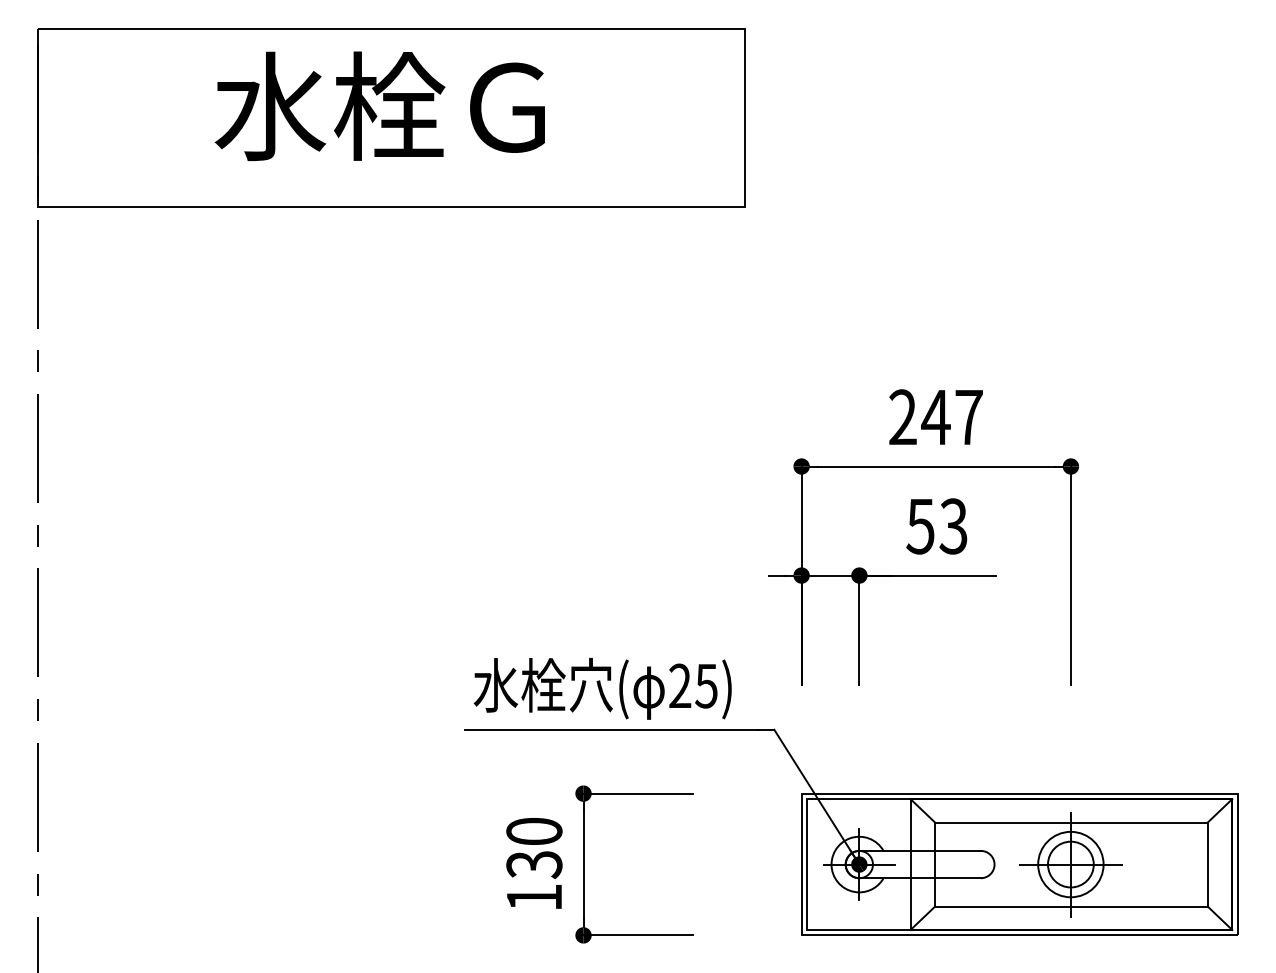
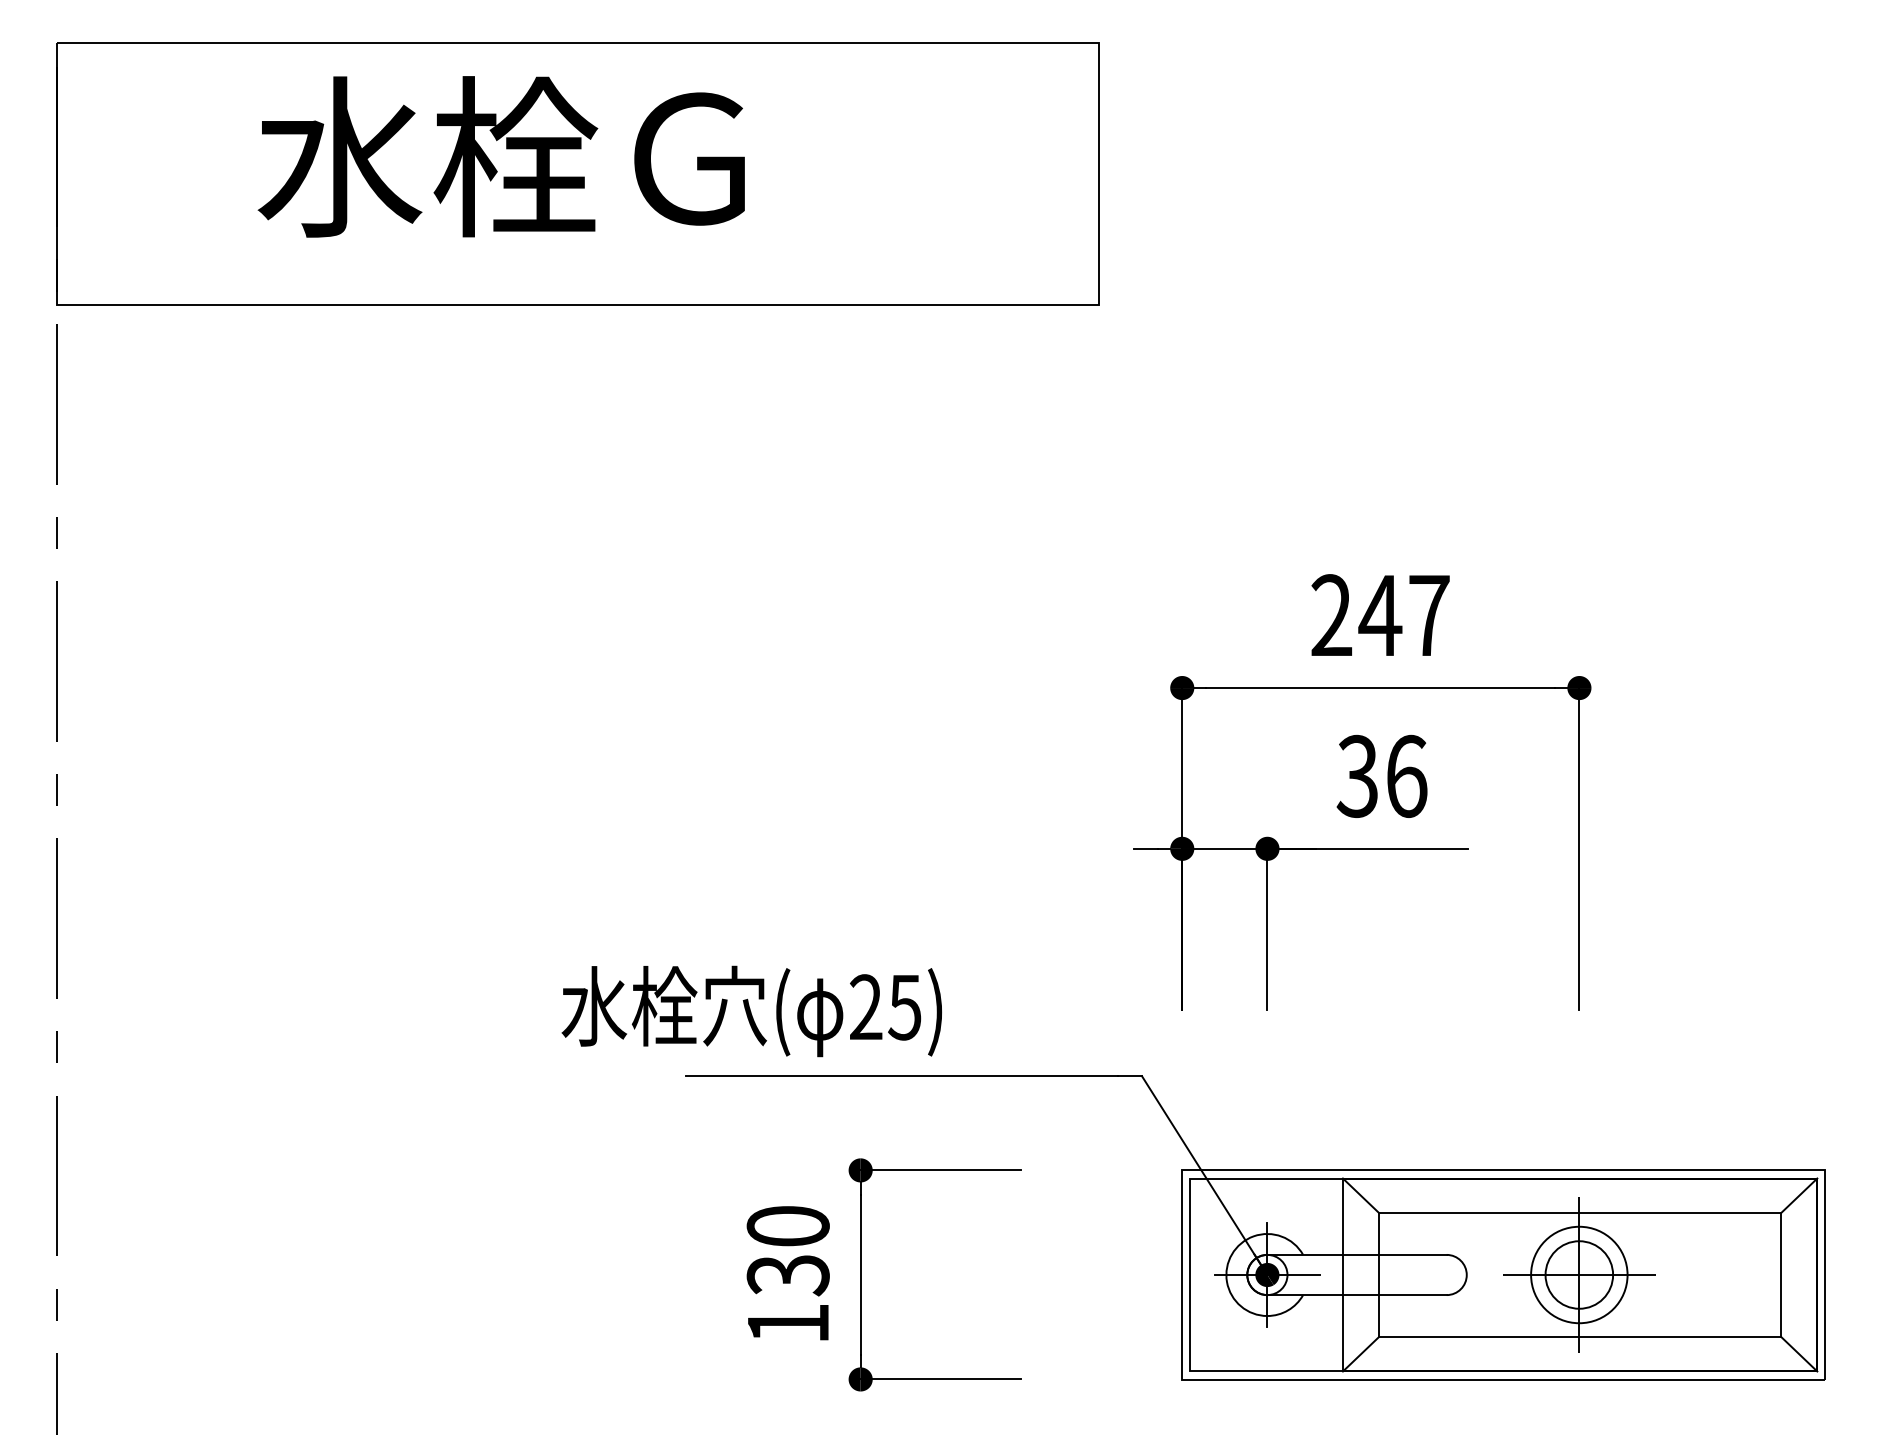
text: (379, 106) -> (500, 157), moved
text: (936, 526) -> (1381, 776), 53 -> 36
text: (602, 688) -> (751, 1010), moved

